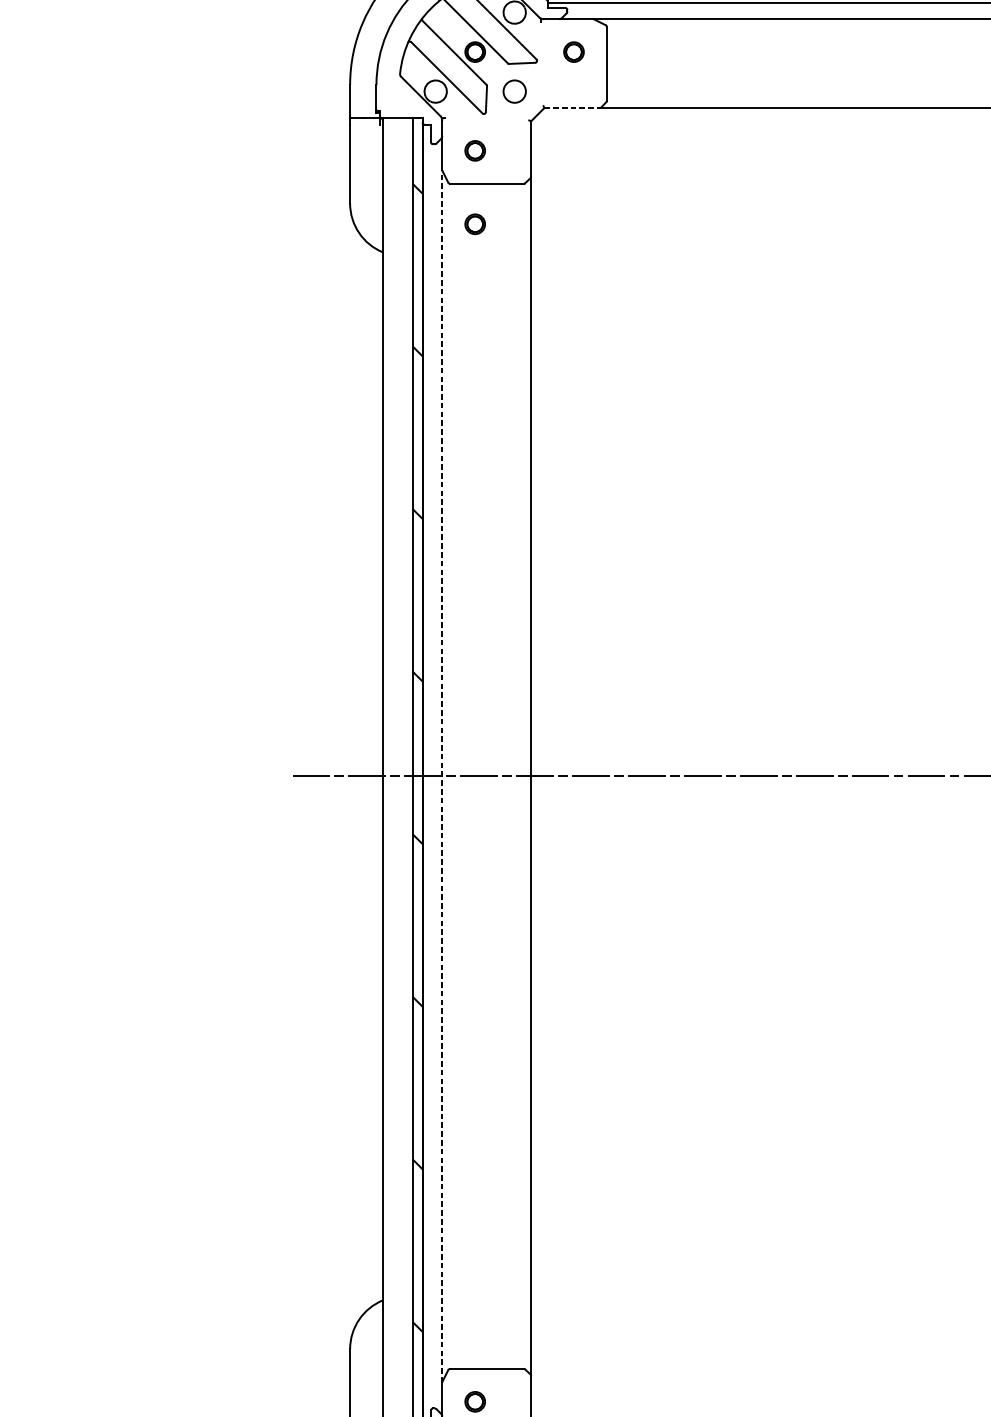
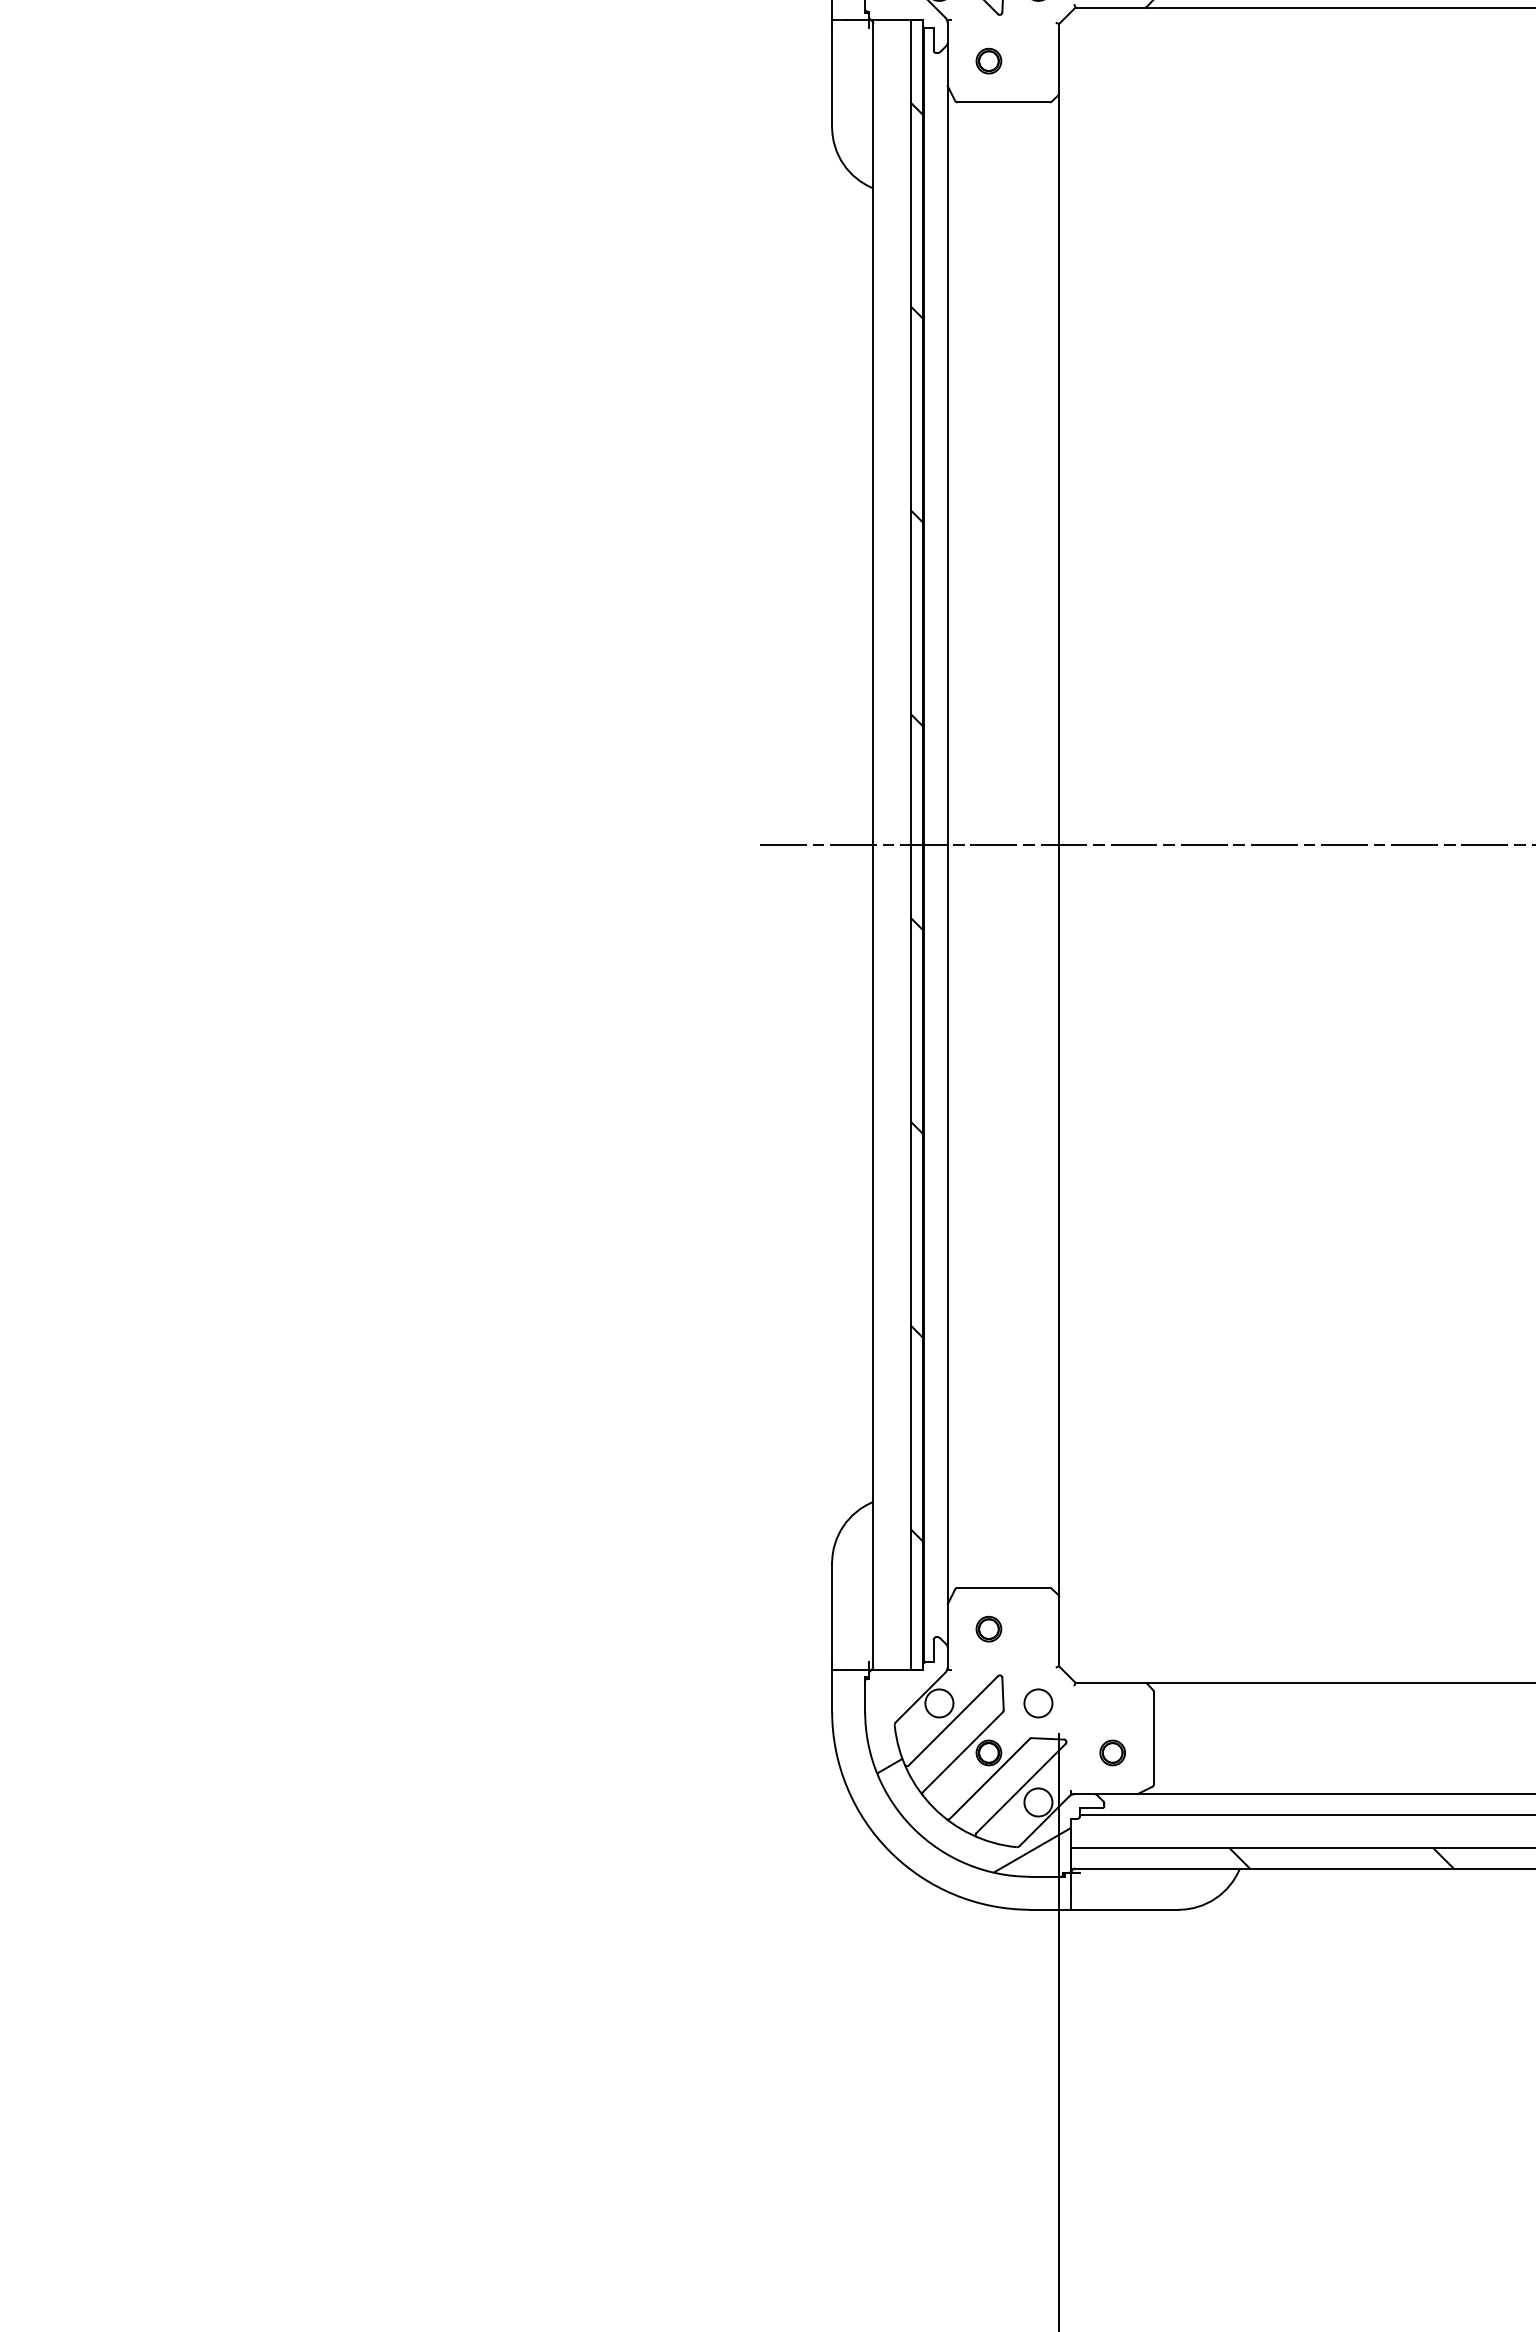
line: (572, 108) -> (1110, 7), dashed -> solid
part: (474, 223) -> (988, 152), removed
line: (442, 776) -> (947, 845), dashed -> solid

